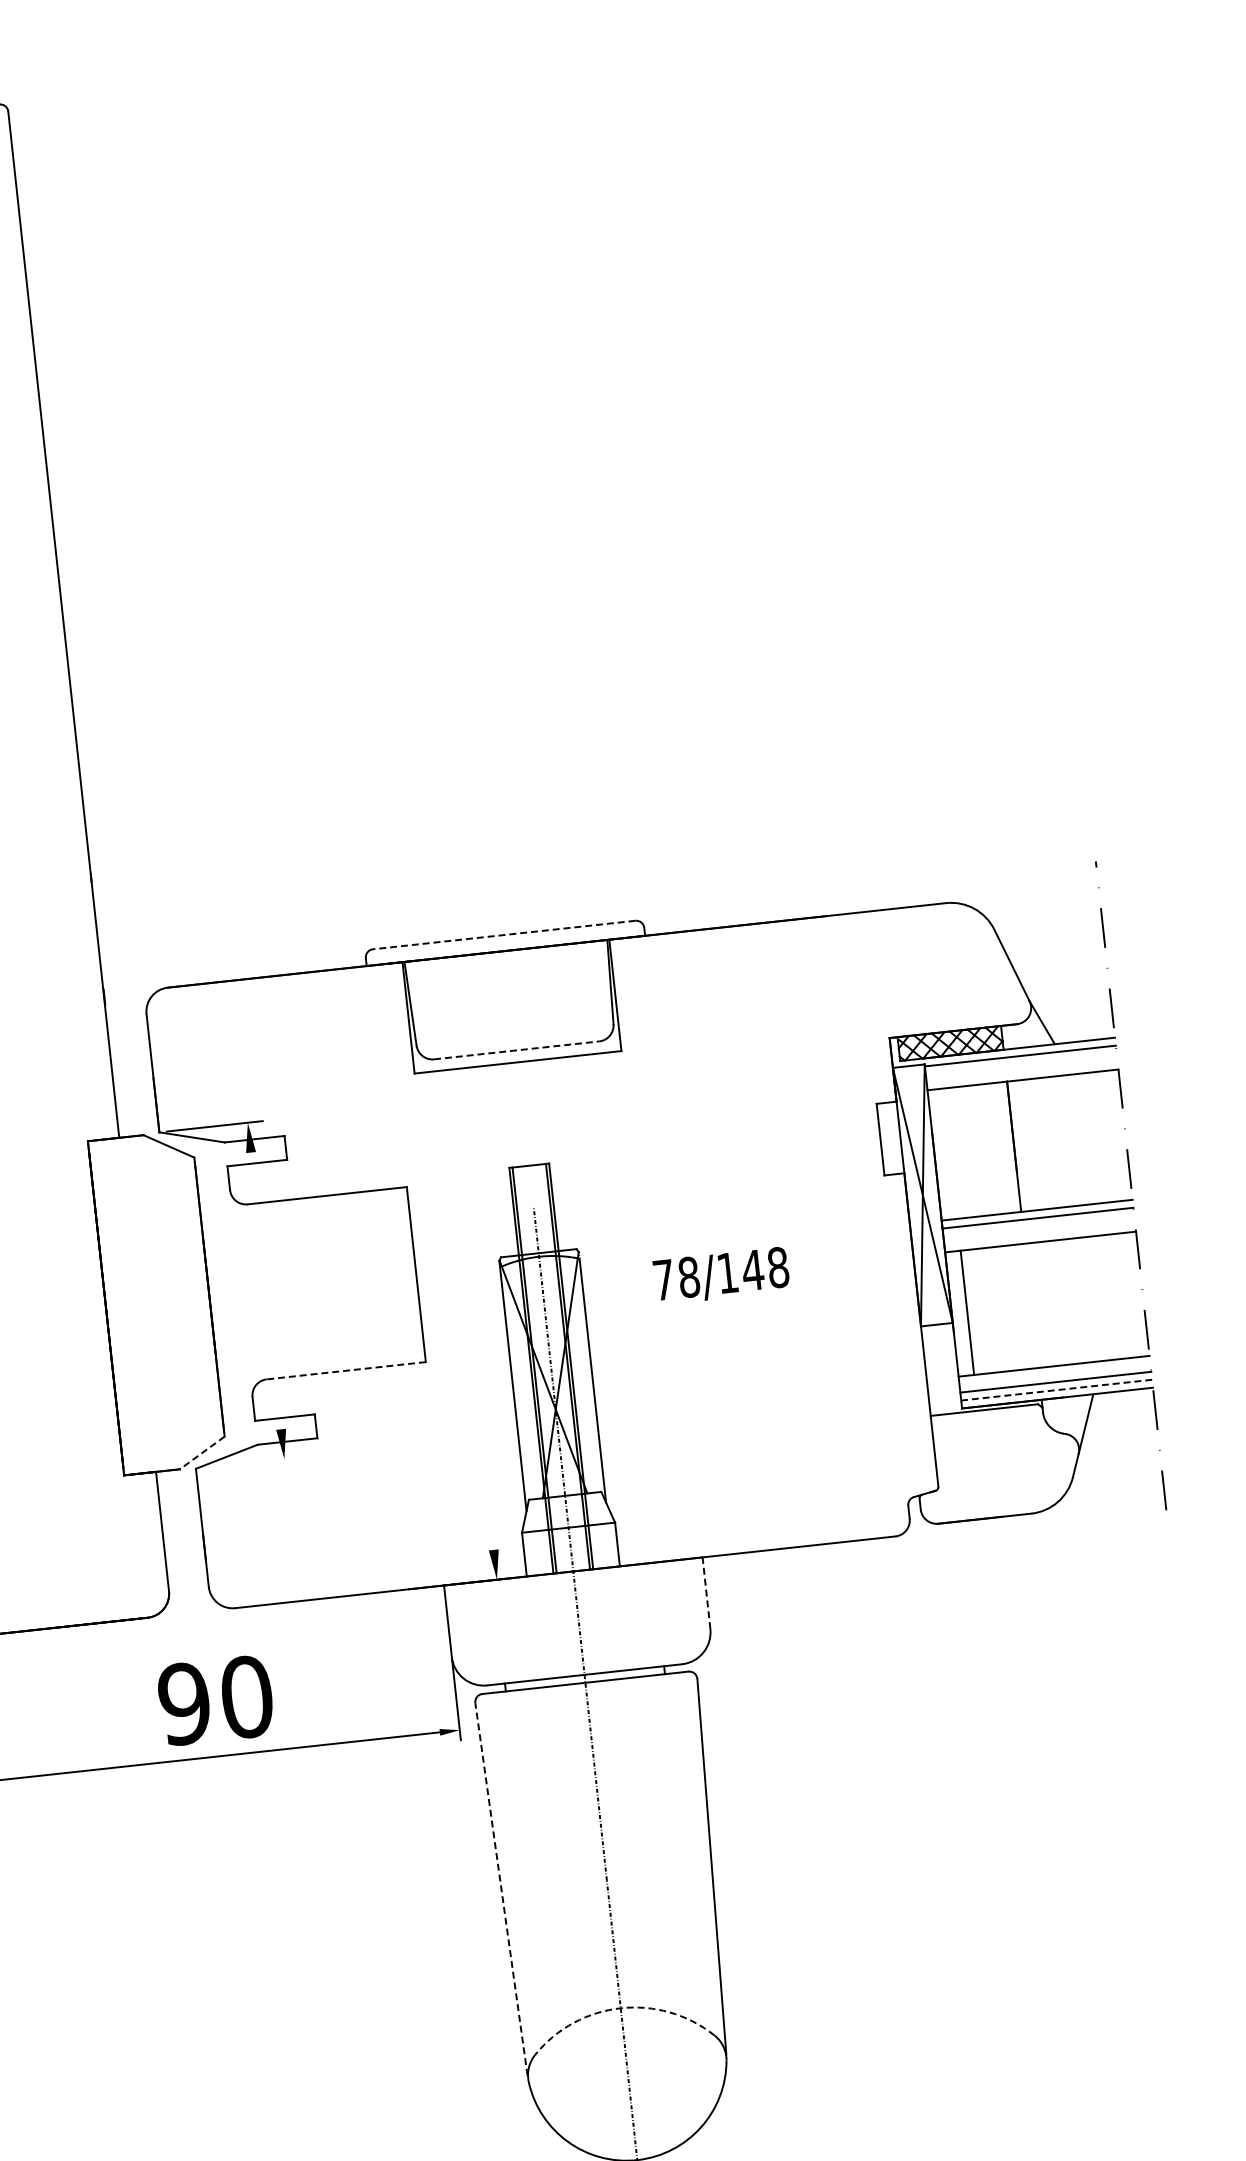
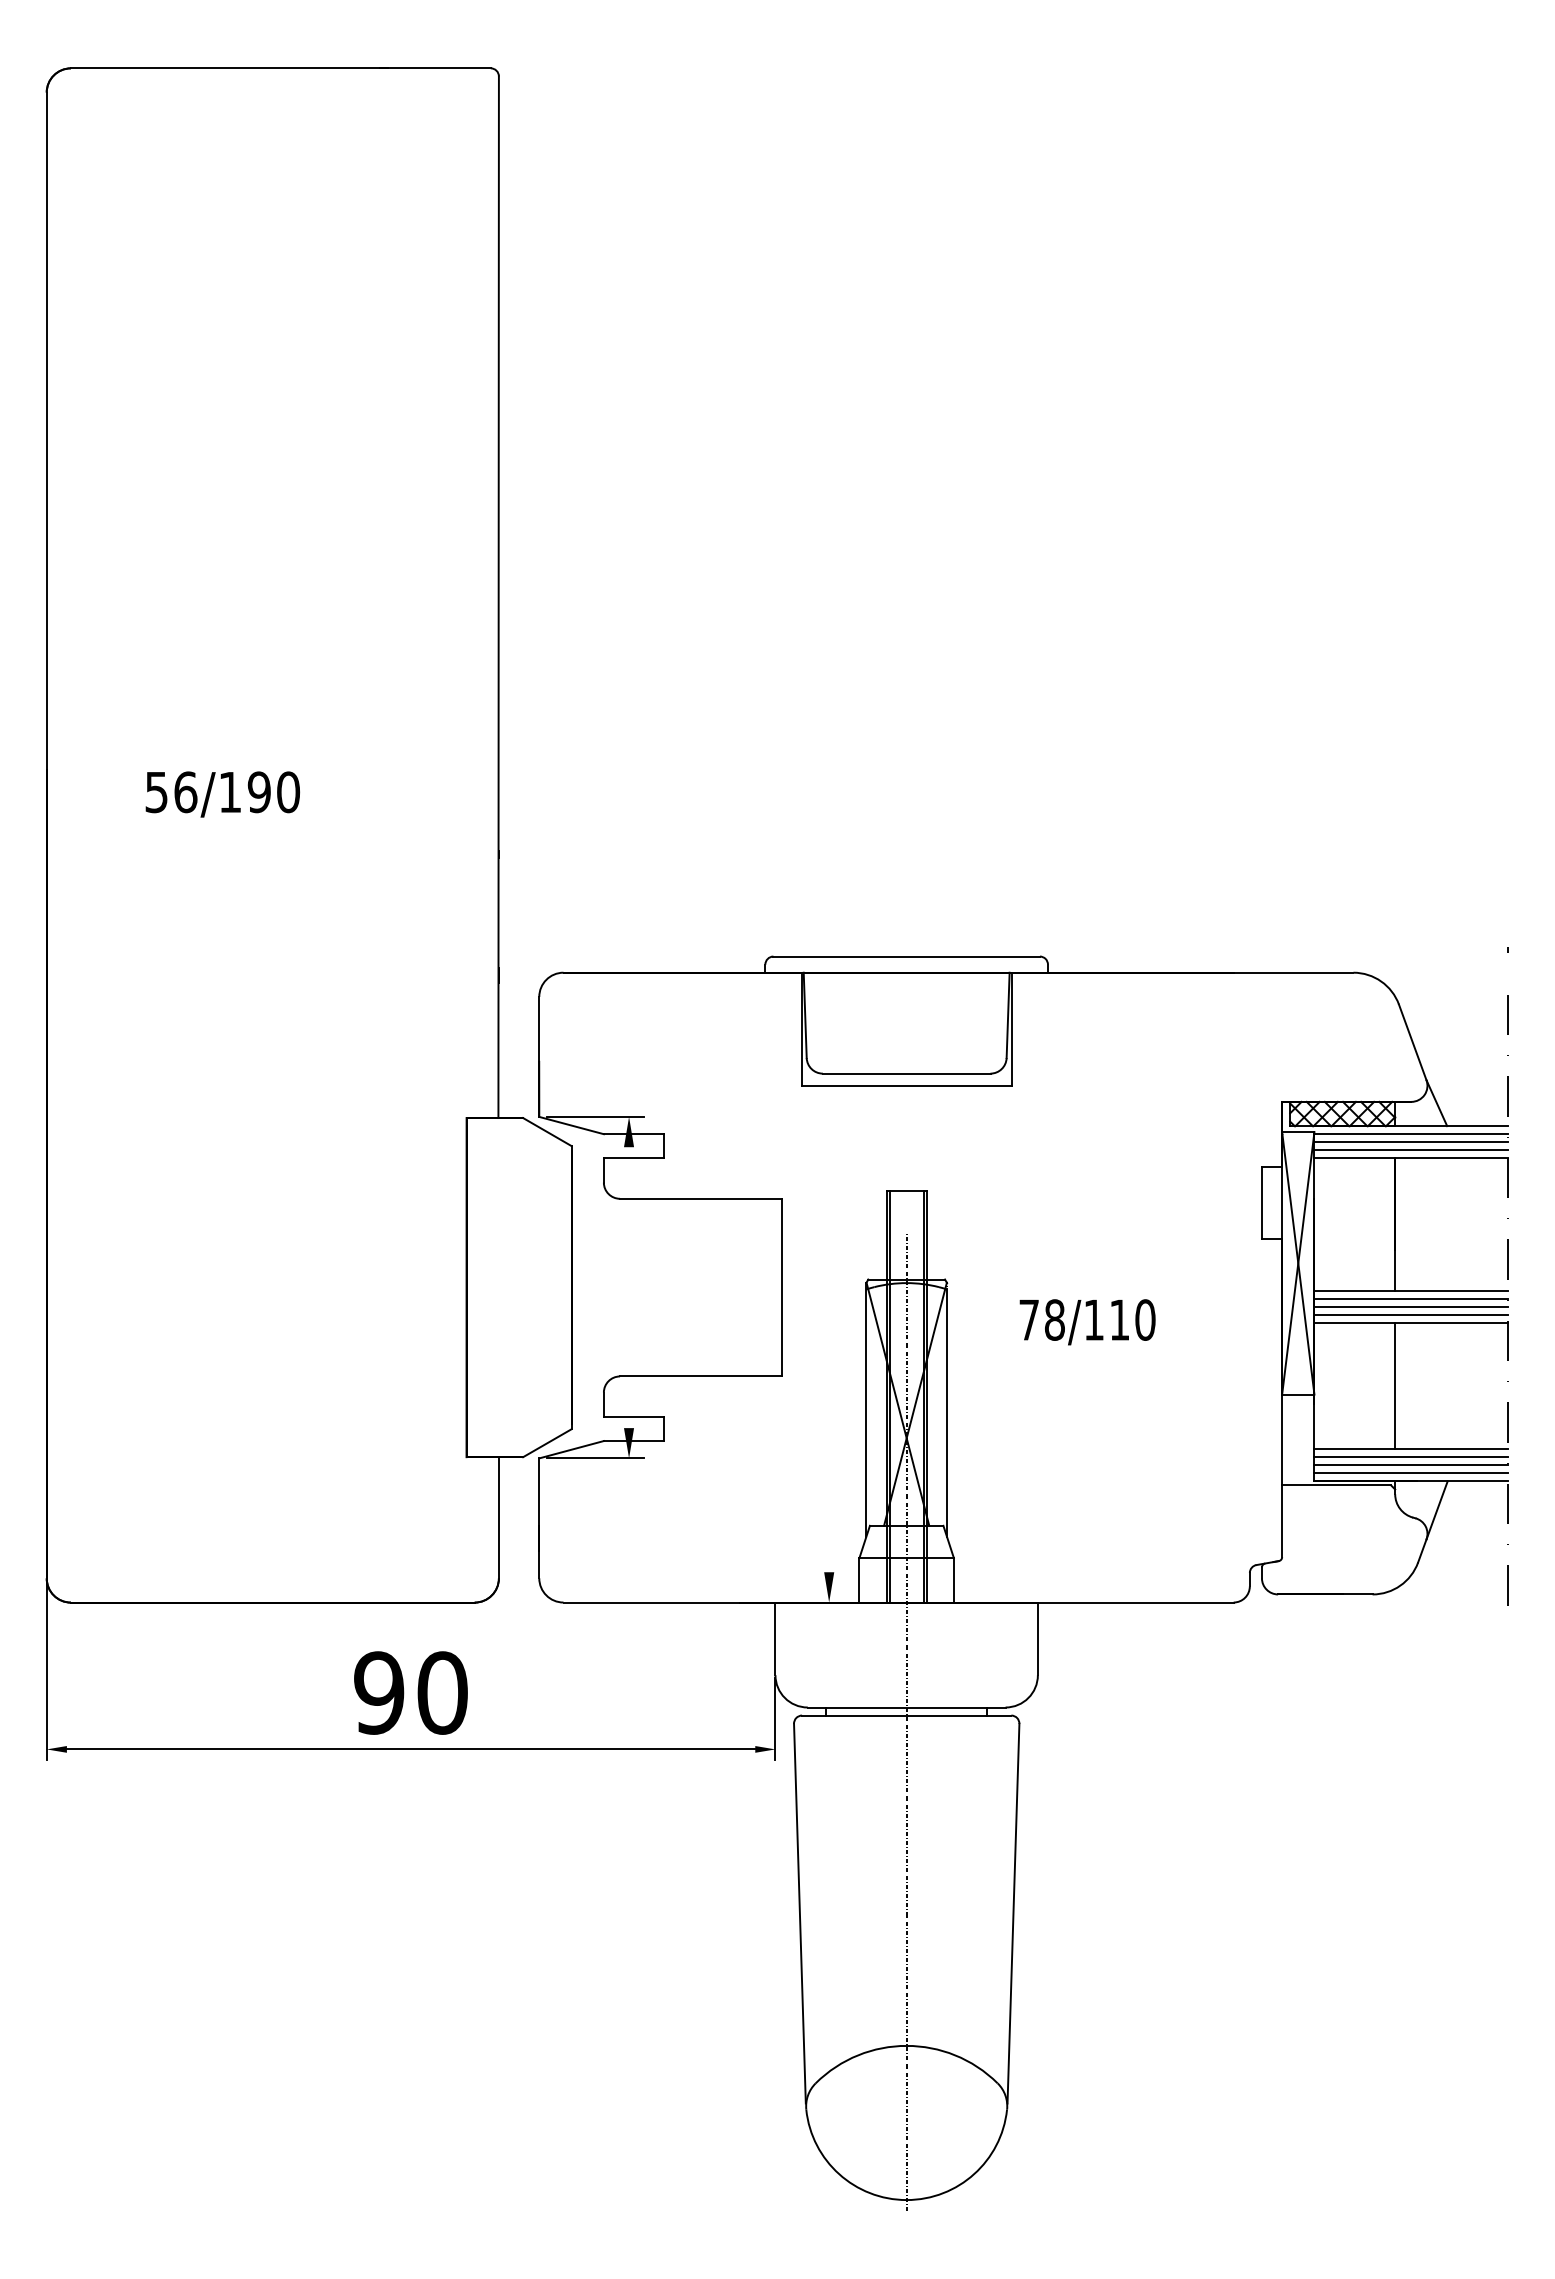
line: (504, 934) -> (906, 956), dashed -> solid
line: (516, 1050) -> (906, 1073), dashed -> solid
line: (1021, 1064) -> (1411, 1142), added
line: (1022, 1072) -> (1411, 1150), added
line: (1039, 1225) -> (1411, 1306), added
line: (1039, 1233) -> (1411, 1314), added
text: (765, 1268) -> (1132, 1319), 78/148 -> 78/110
line: (967, 1312) -> (1395, 1385), moved
line: (346, 1370) -> (700, 1376), dashed -> solid
line: (1055, 1374) -> (1411, 1457), added
line: (1056, 1390) -> (1411, 1473), dashed -> solid
line: (202, 1453) -> (547, 1443), dashed -> solid
line: (251, 1462) -> (595, 1458), added
line: (706, 1592) -> (1037, 1638), dashed -> solid
text: (215, 1700) -> (410, 1692), moved
line: (501, 1889) -> (799, 1913), dashed -> solid
arc: (620, 2007) -> (906, 2045), dashed -> solid

